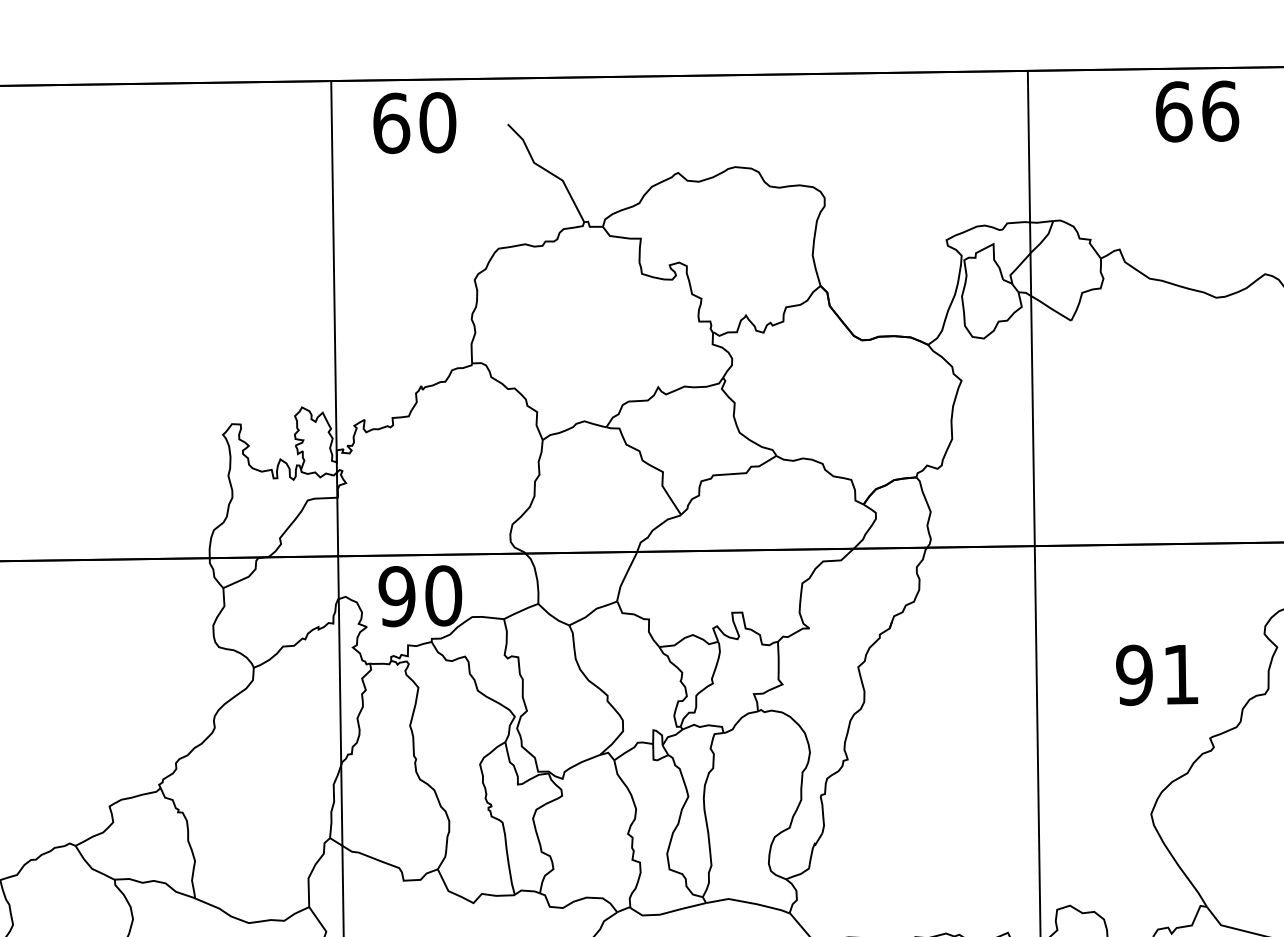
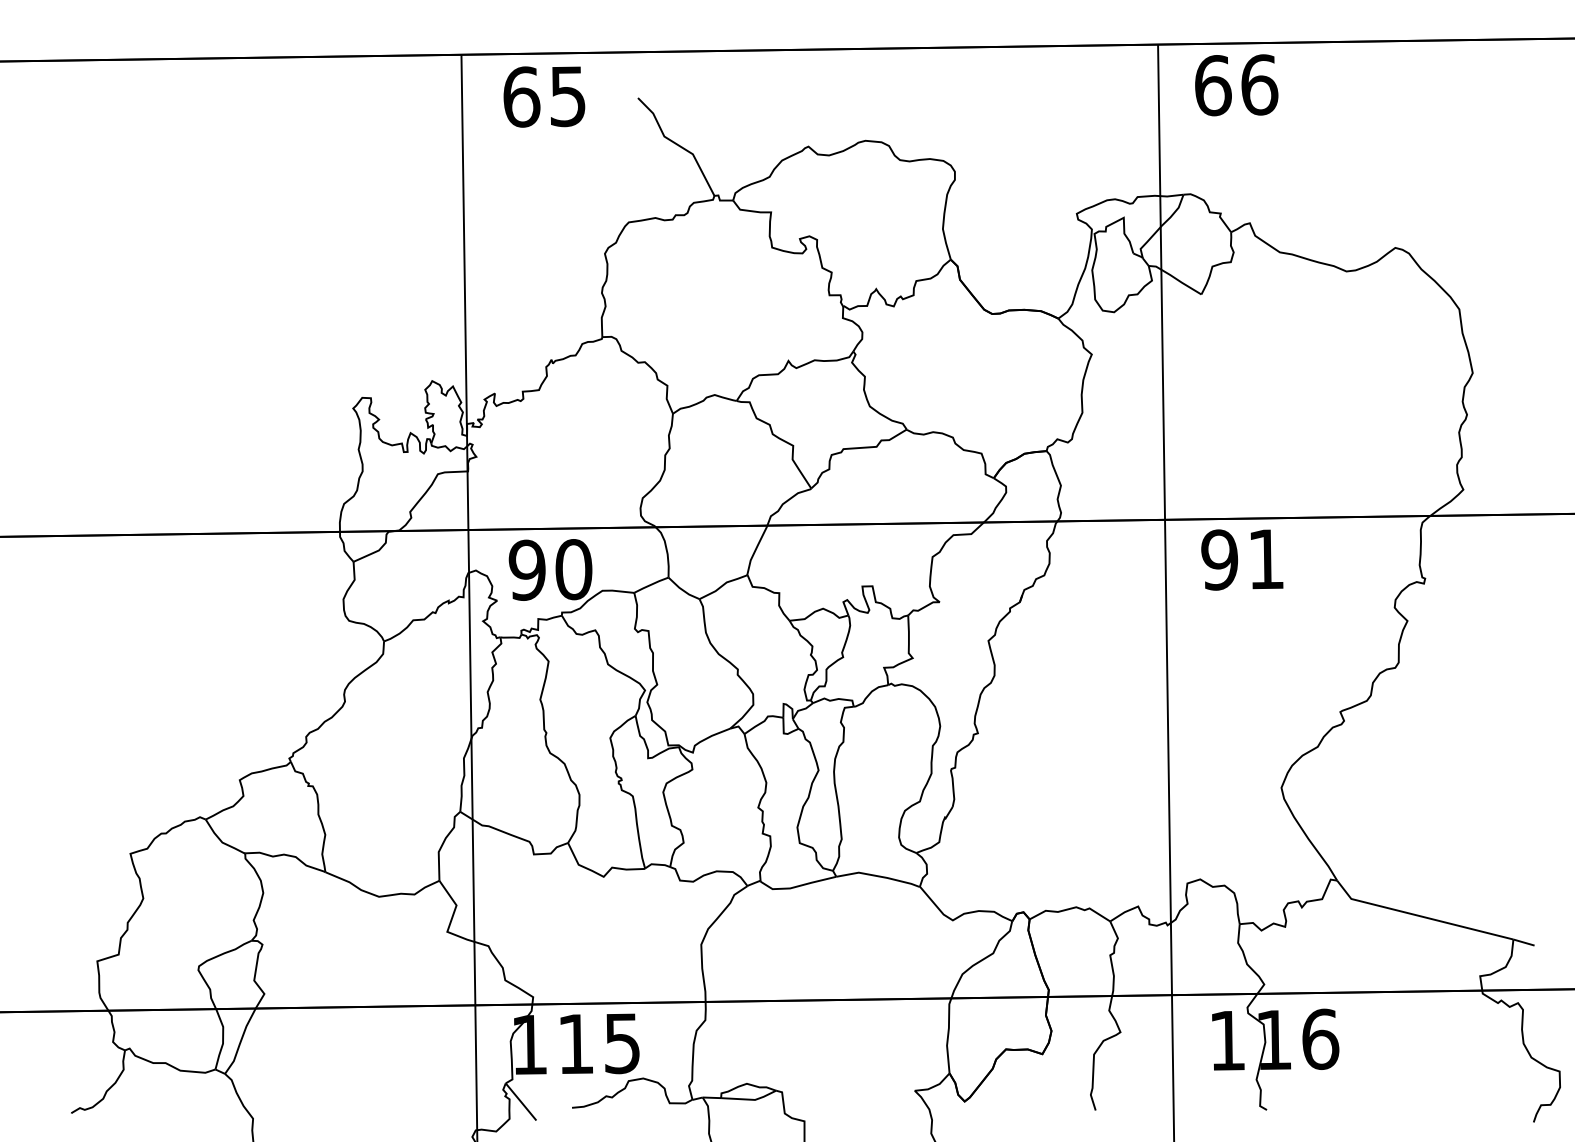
text: (1197, 111) -> (1236, 85), moved
text: (437, 122) -> (567, 96), 60 -> 65
text: (1157, 674) -> (1242, 559), moved

